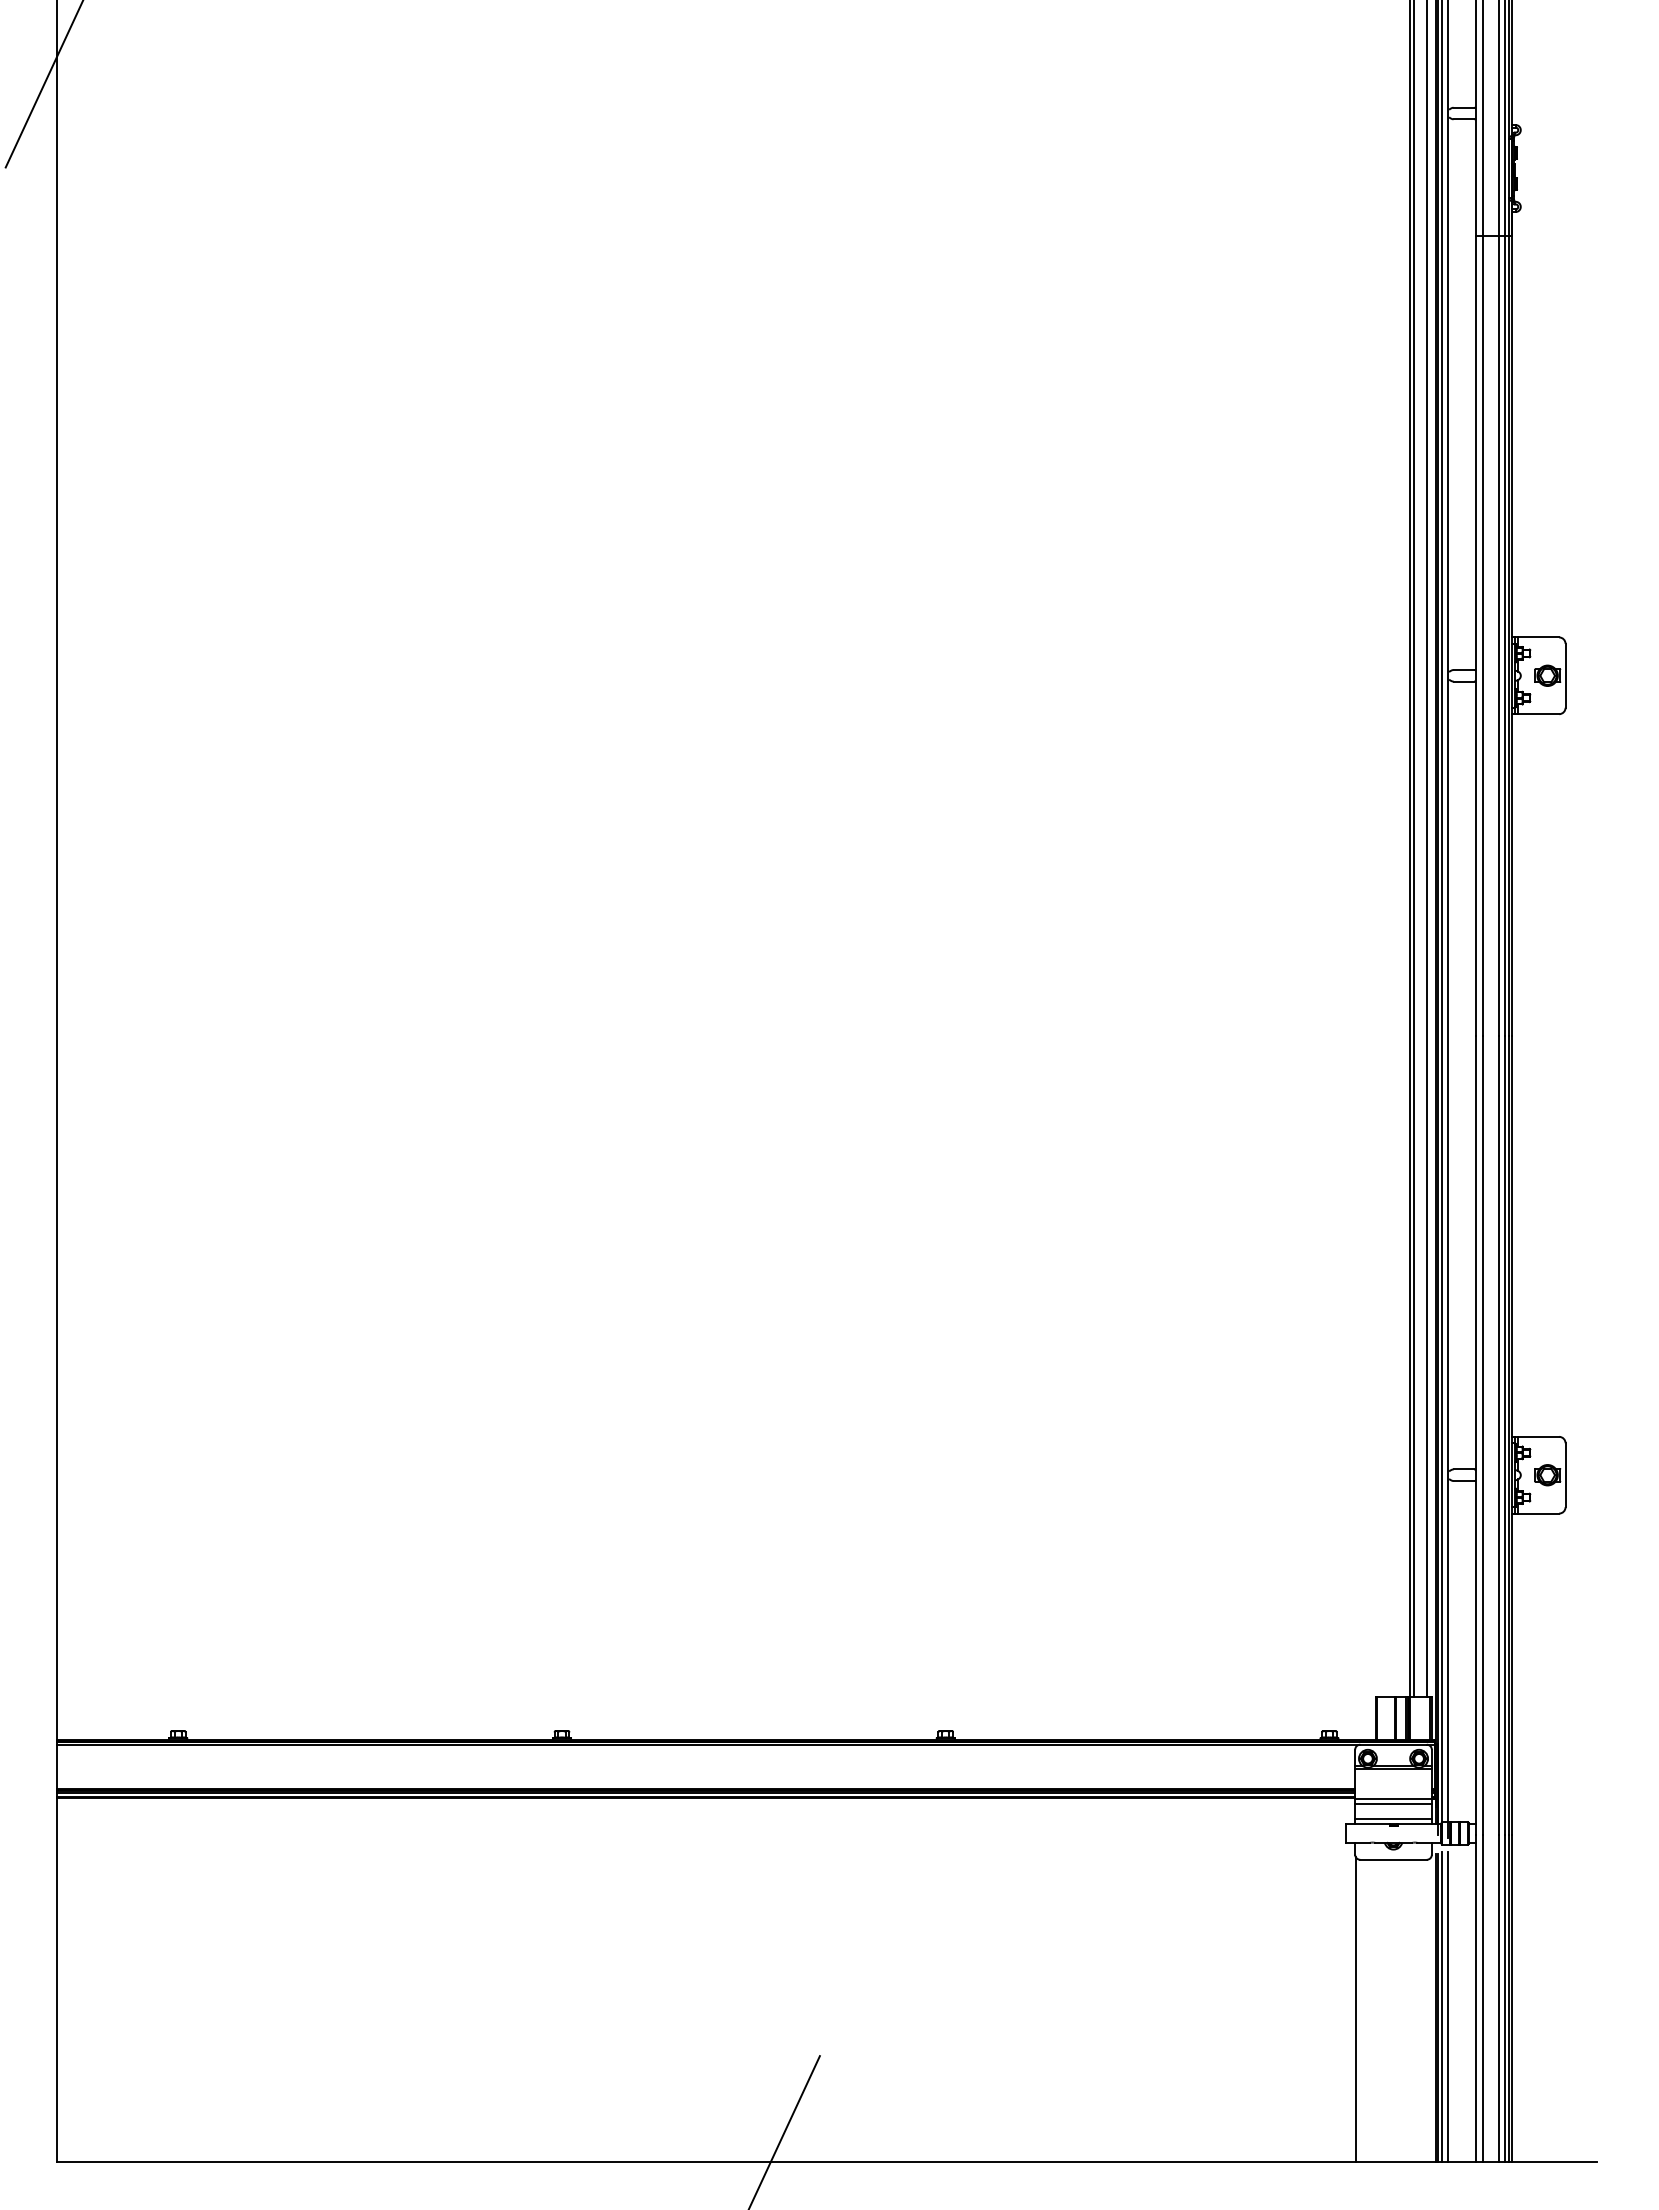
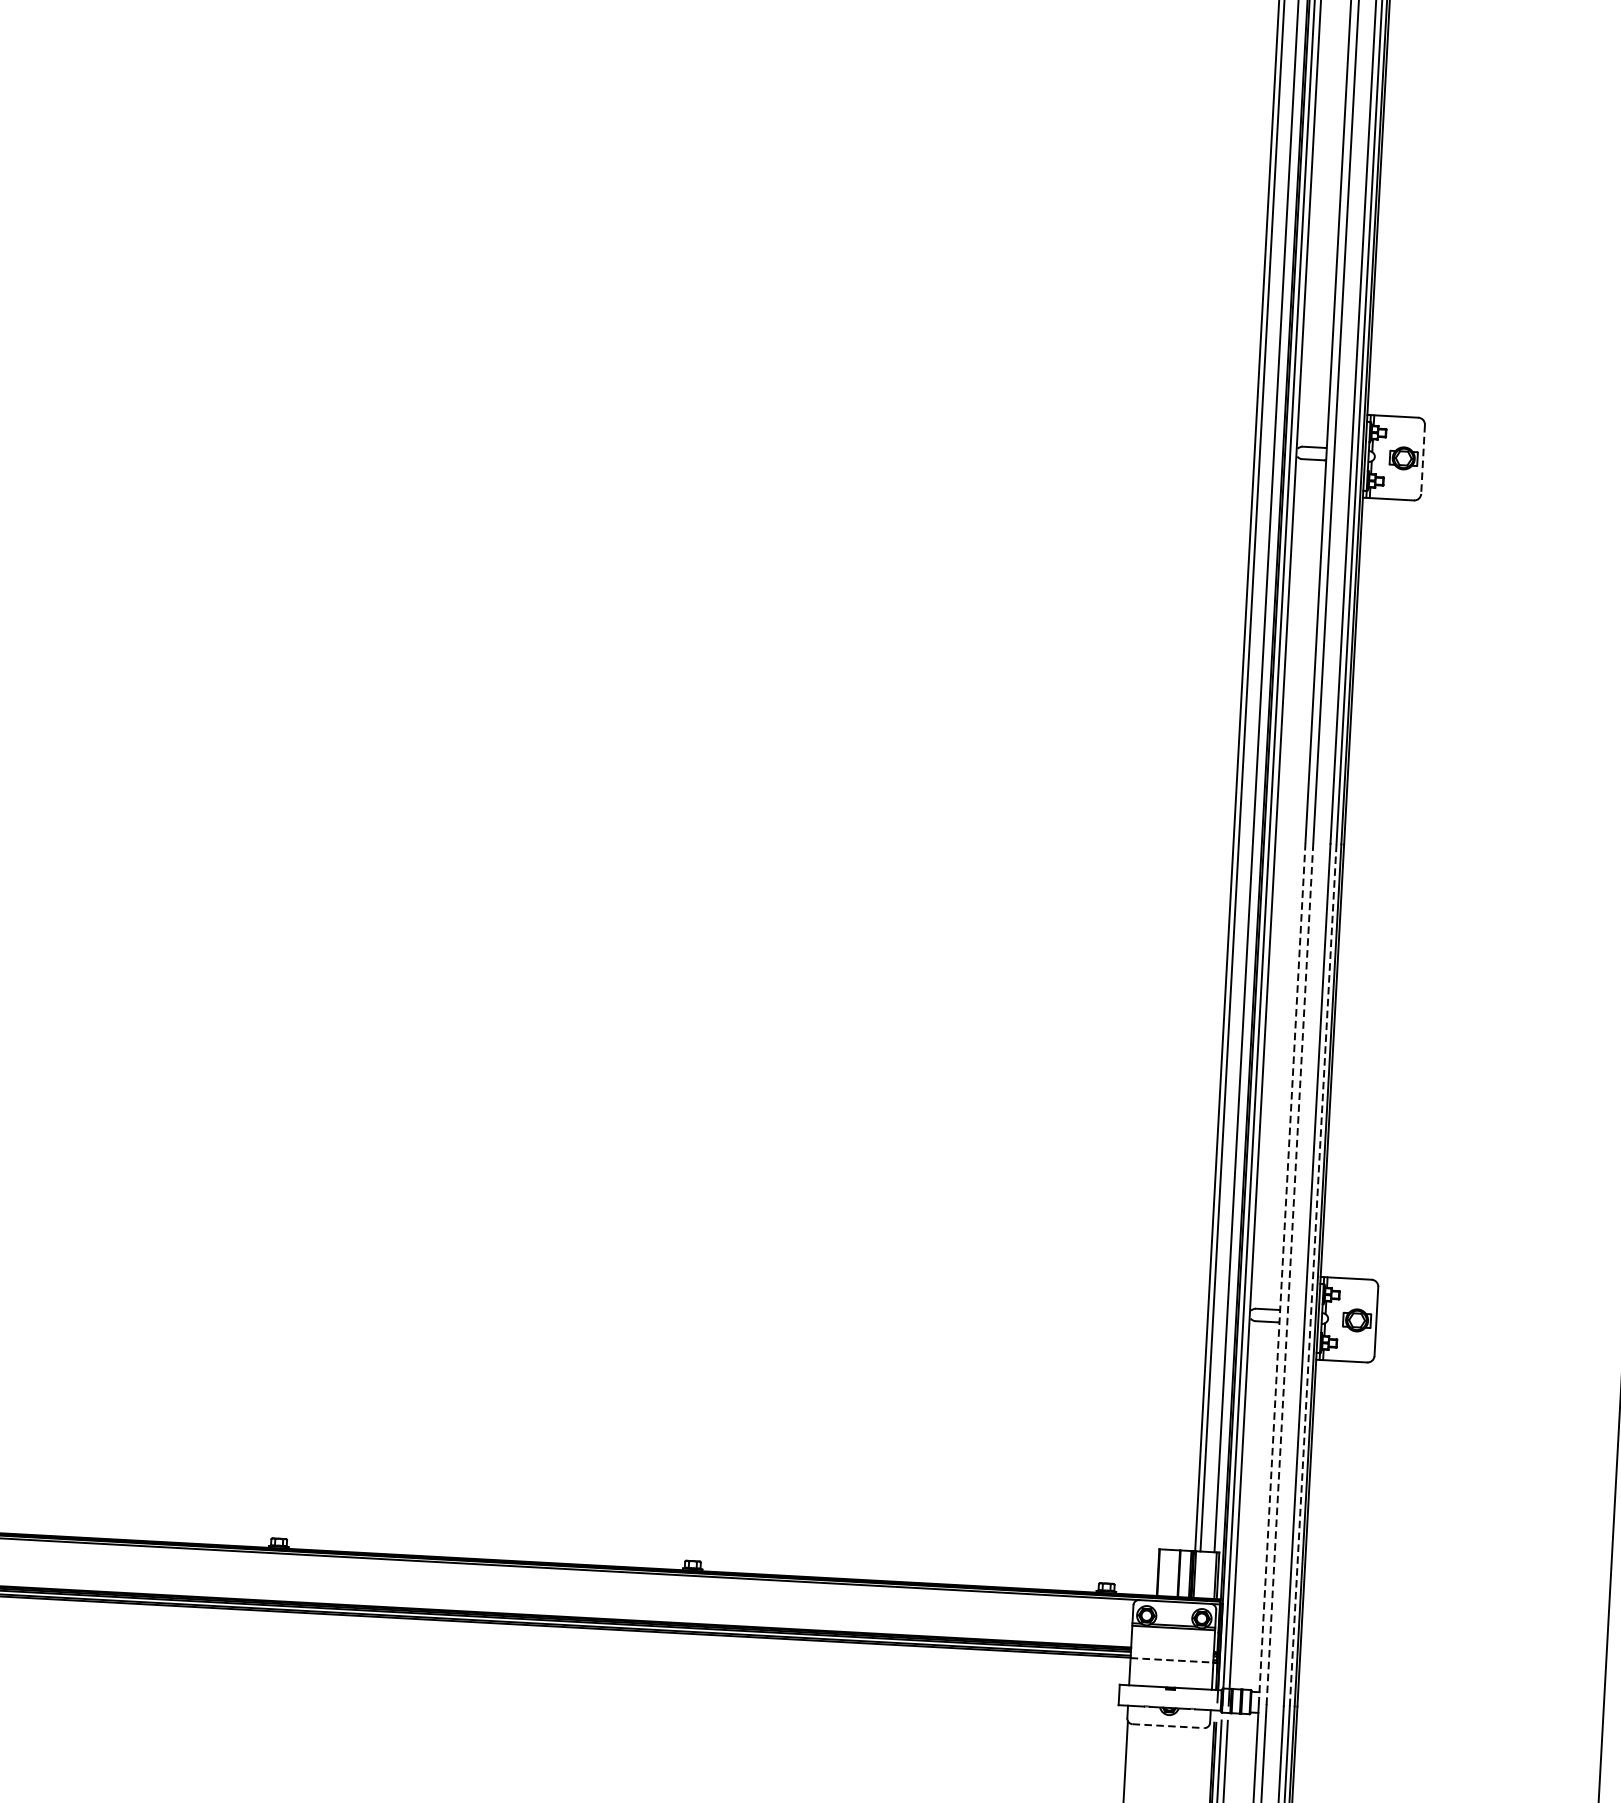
line: (1565, 675) -> (1423, 459), solid -> dashed
line: (1476, 1435) -> (1282, 1273), solid -> dashed
line: (1483, 1435) -> (1290, 1273), solid -> dashed
line: (1504, 1435) -> (1312, 1275), solid -> dashed
line: (1394, 1798) -> (1173, 1660), solid -> dashed
line: (1393, 1803) -> (1171, 1665), removed
line: (1393, 1818) -> (1170, 1681), removed
line: (1394, 1859) -> (1169, 1725), solid -> dashed

